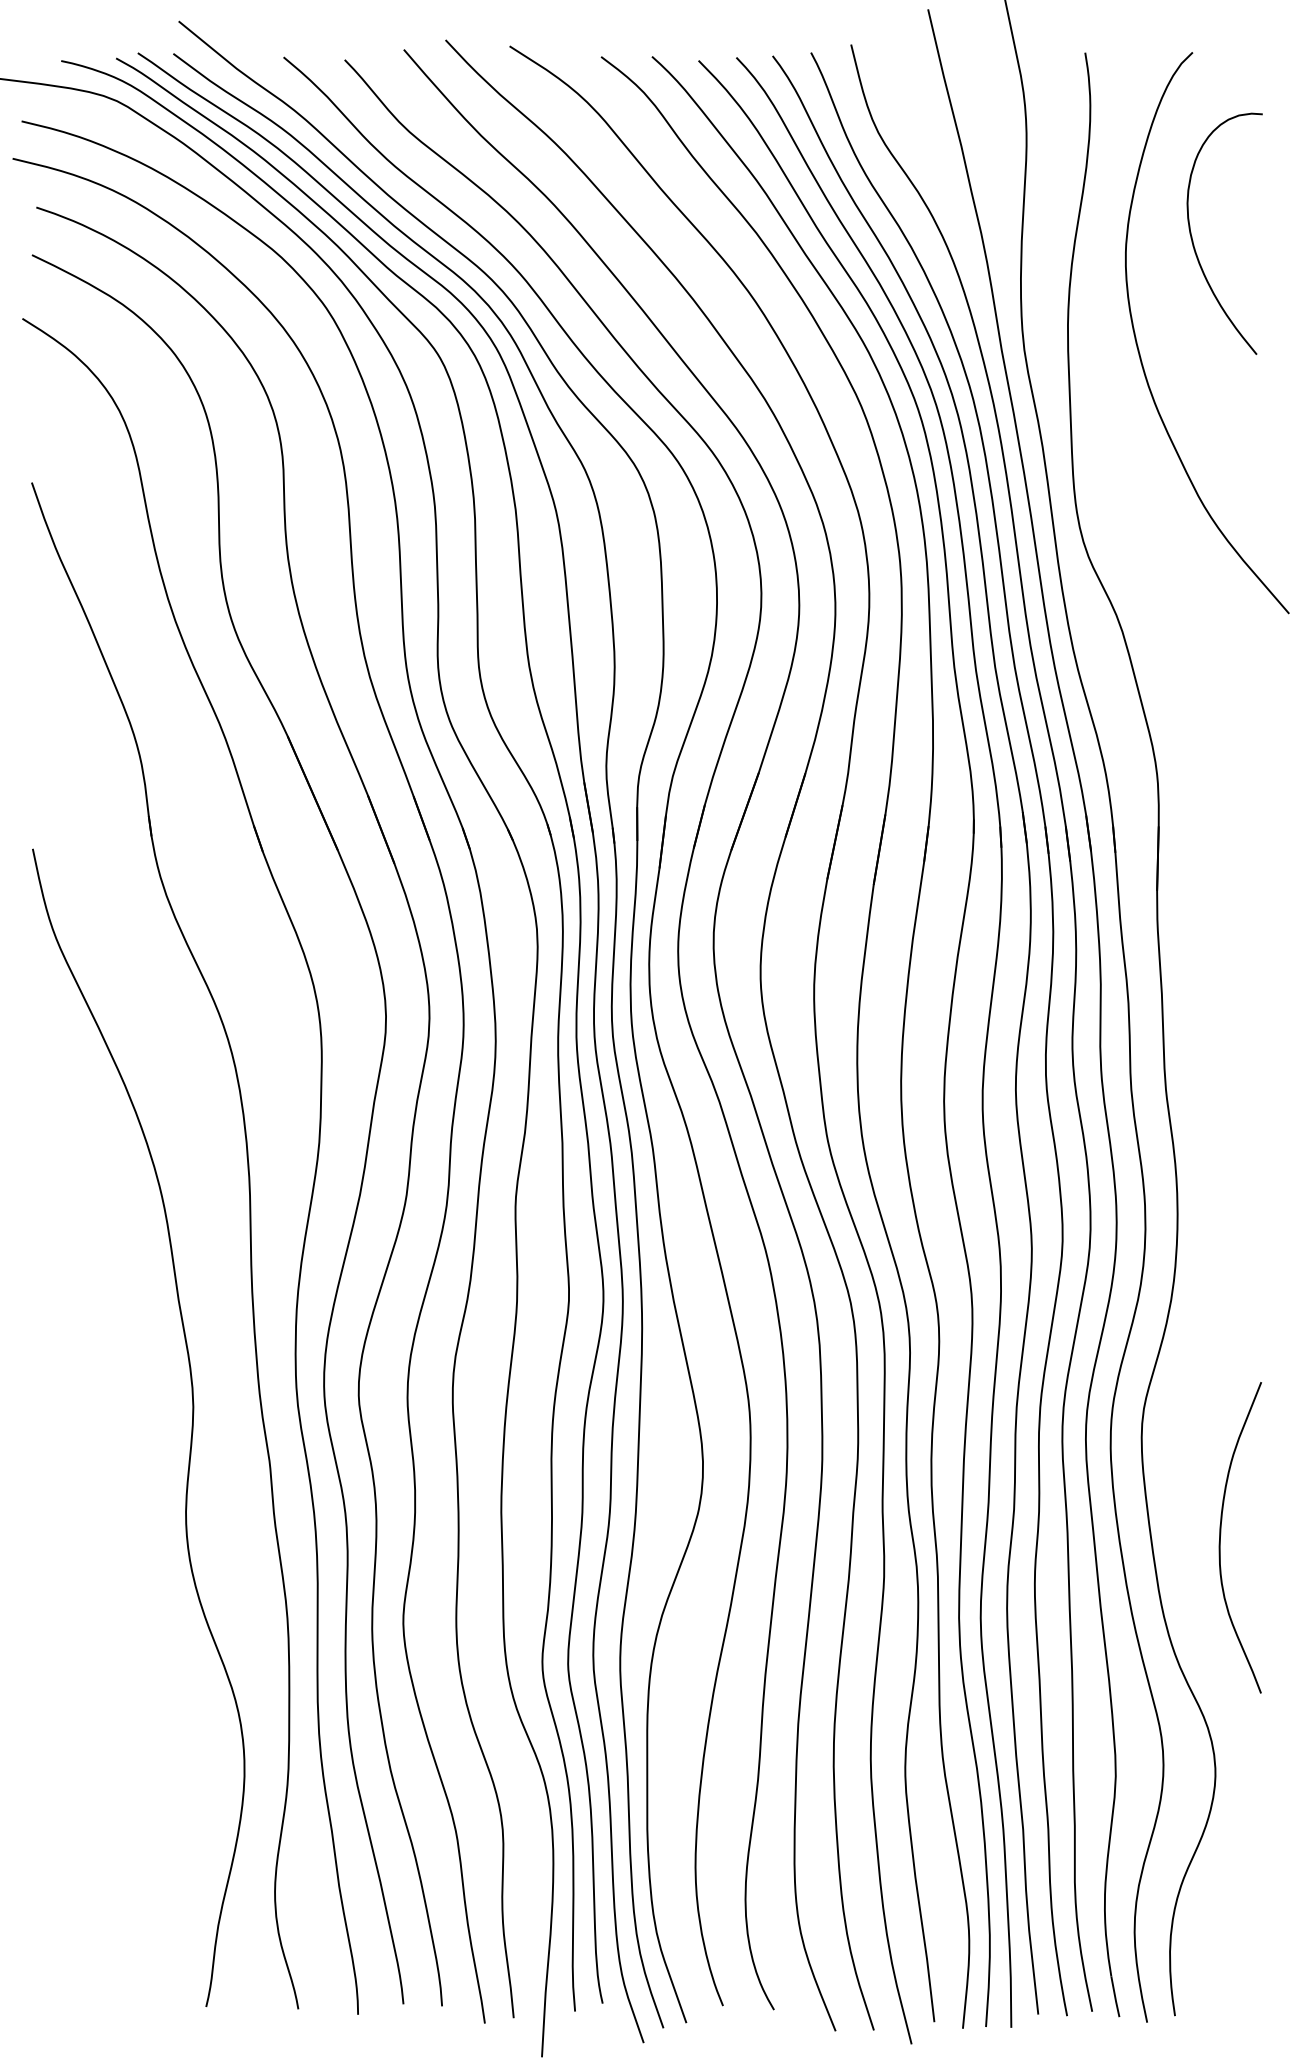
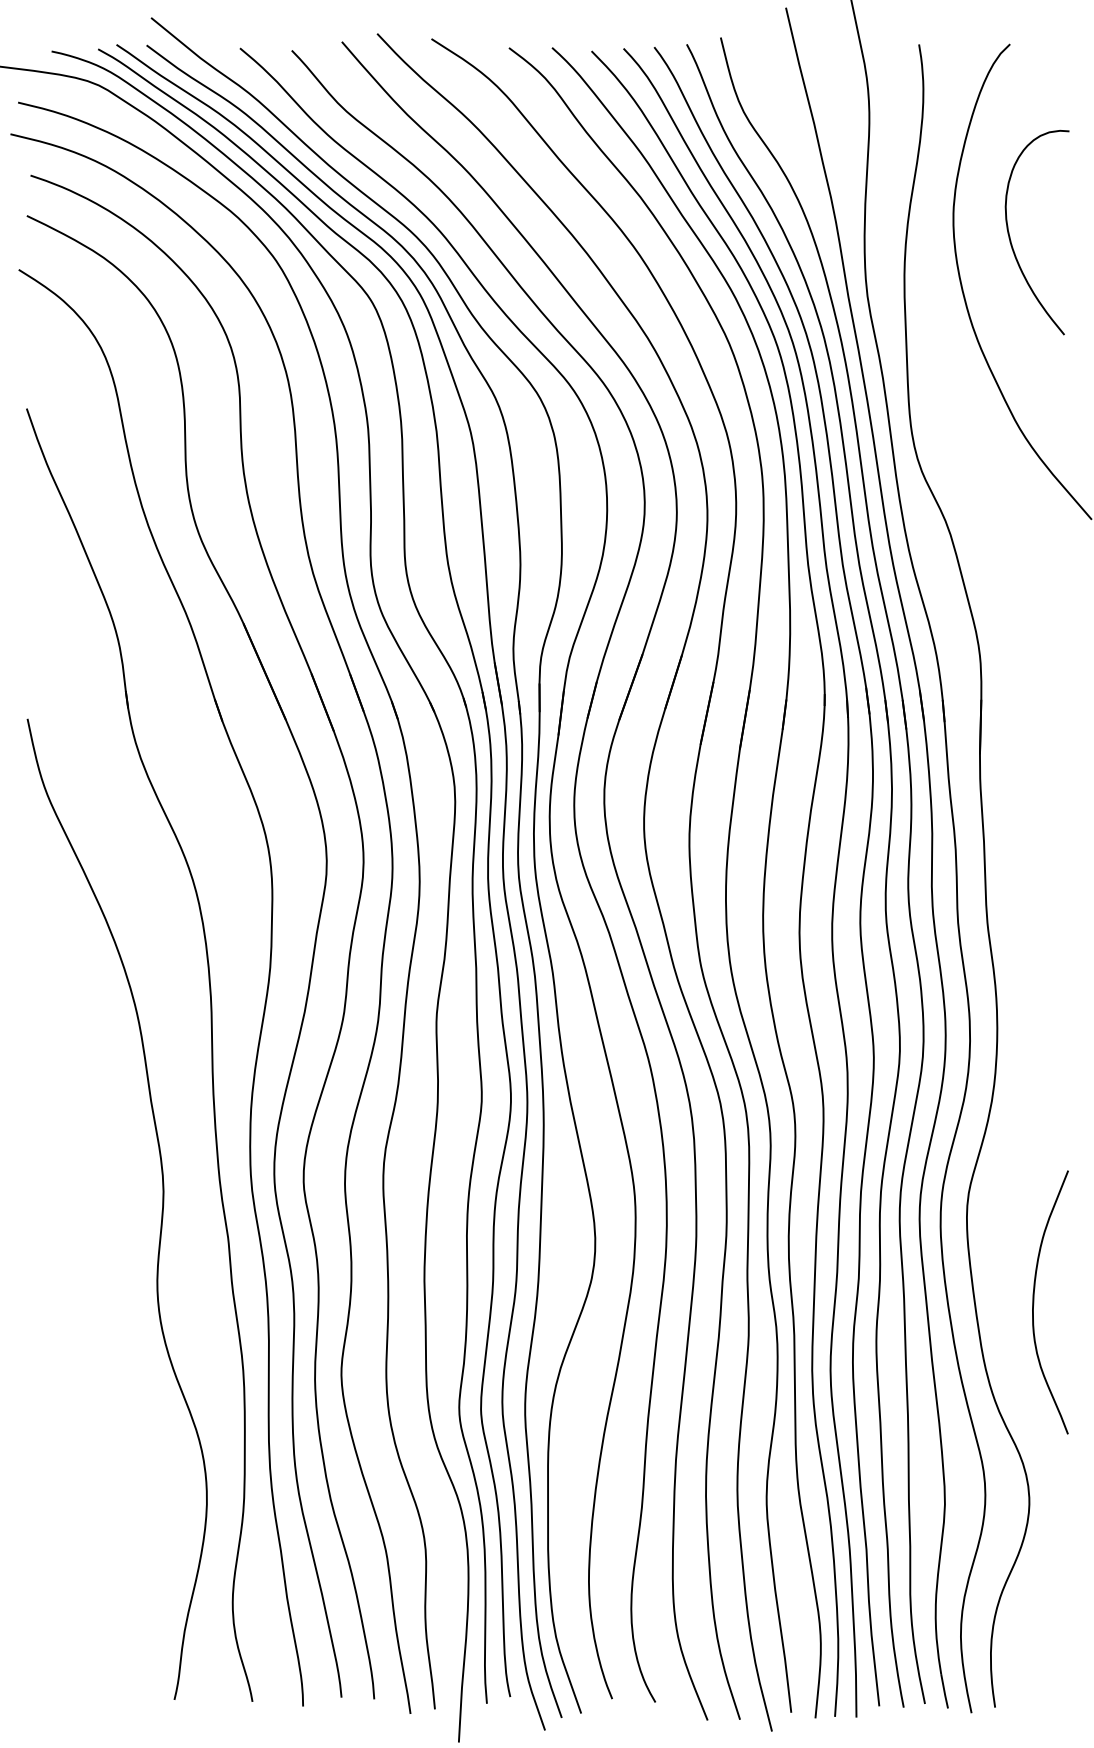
curve: (1193, 240) -> (1010, 238), moved

